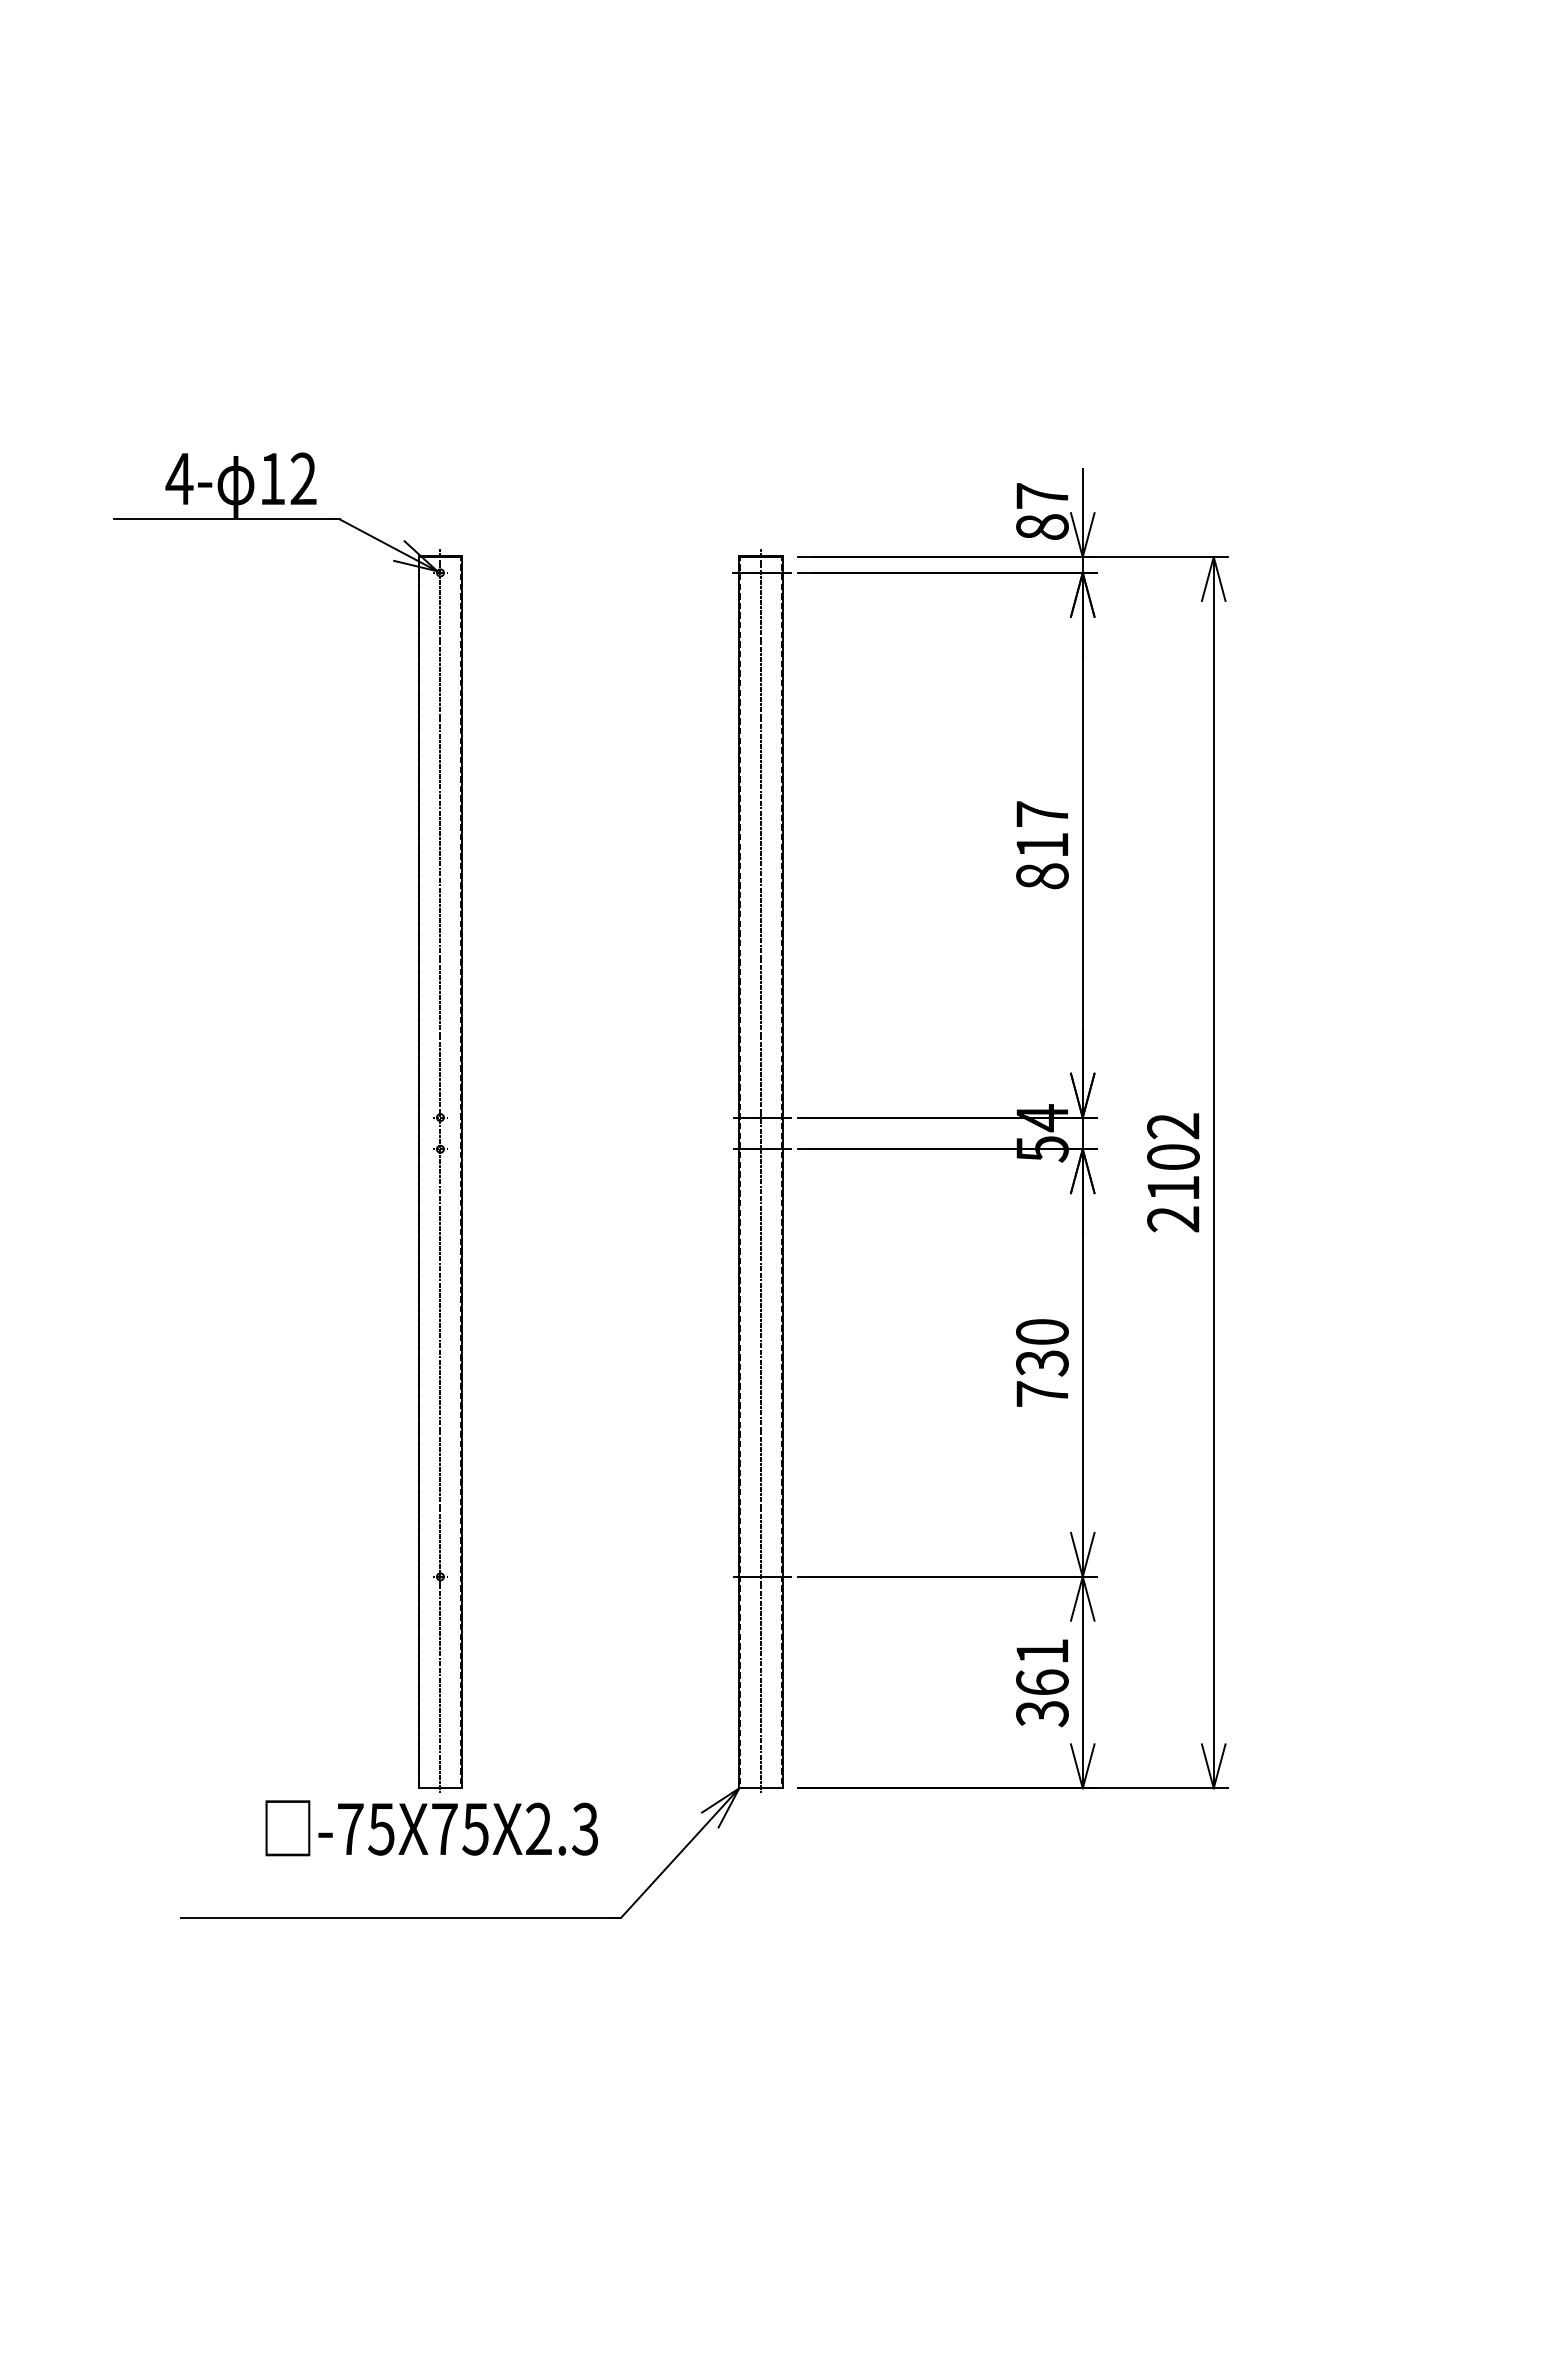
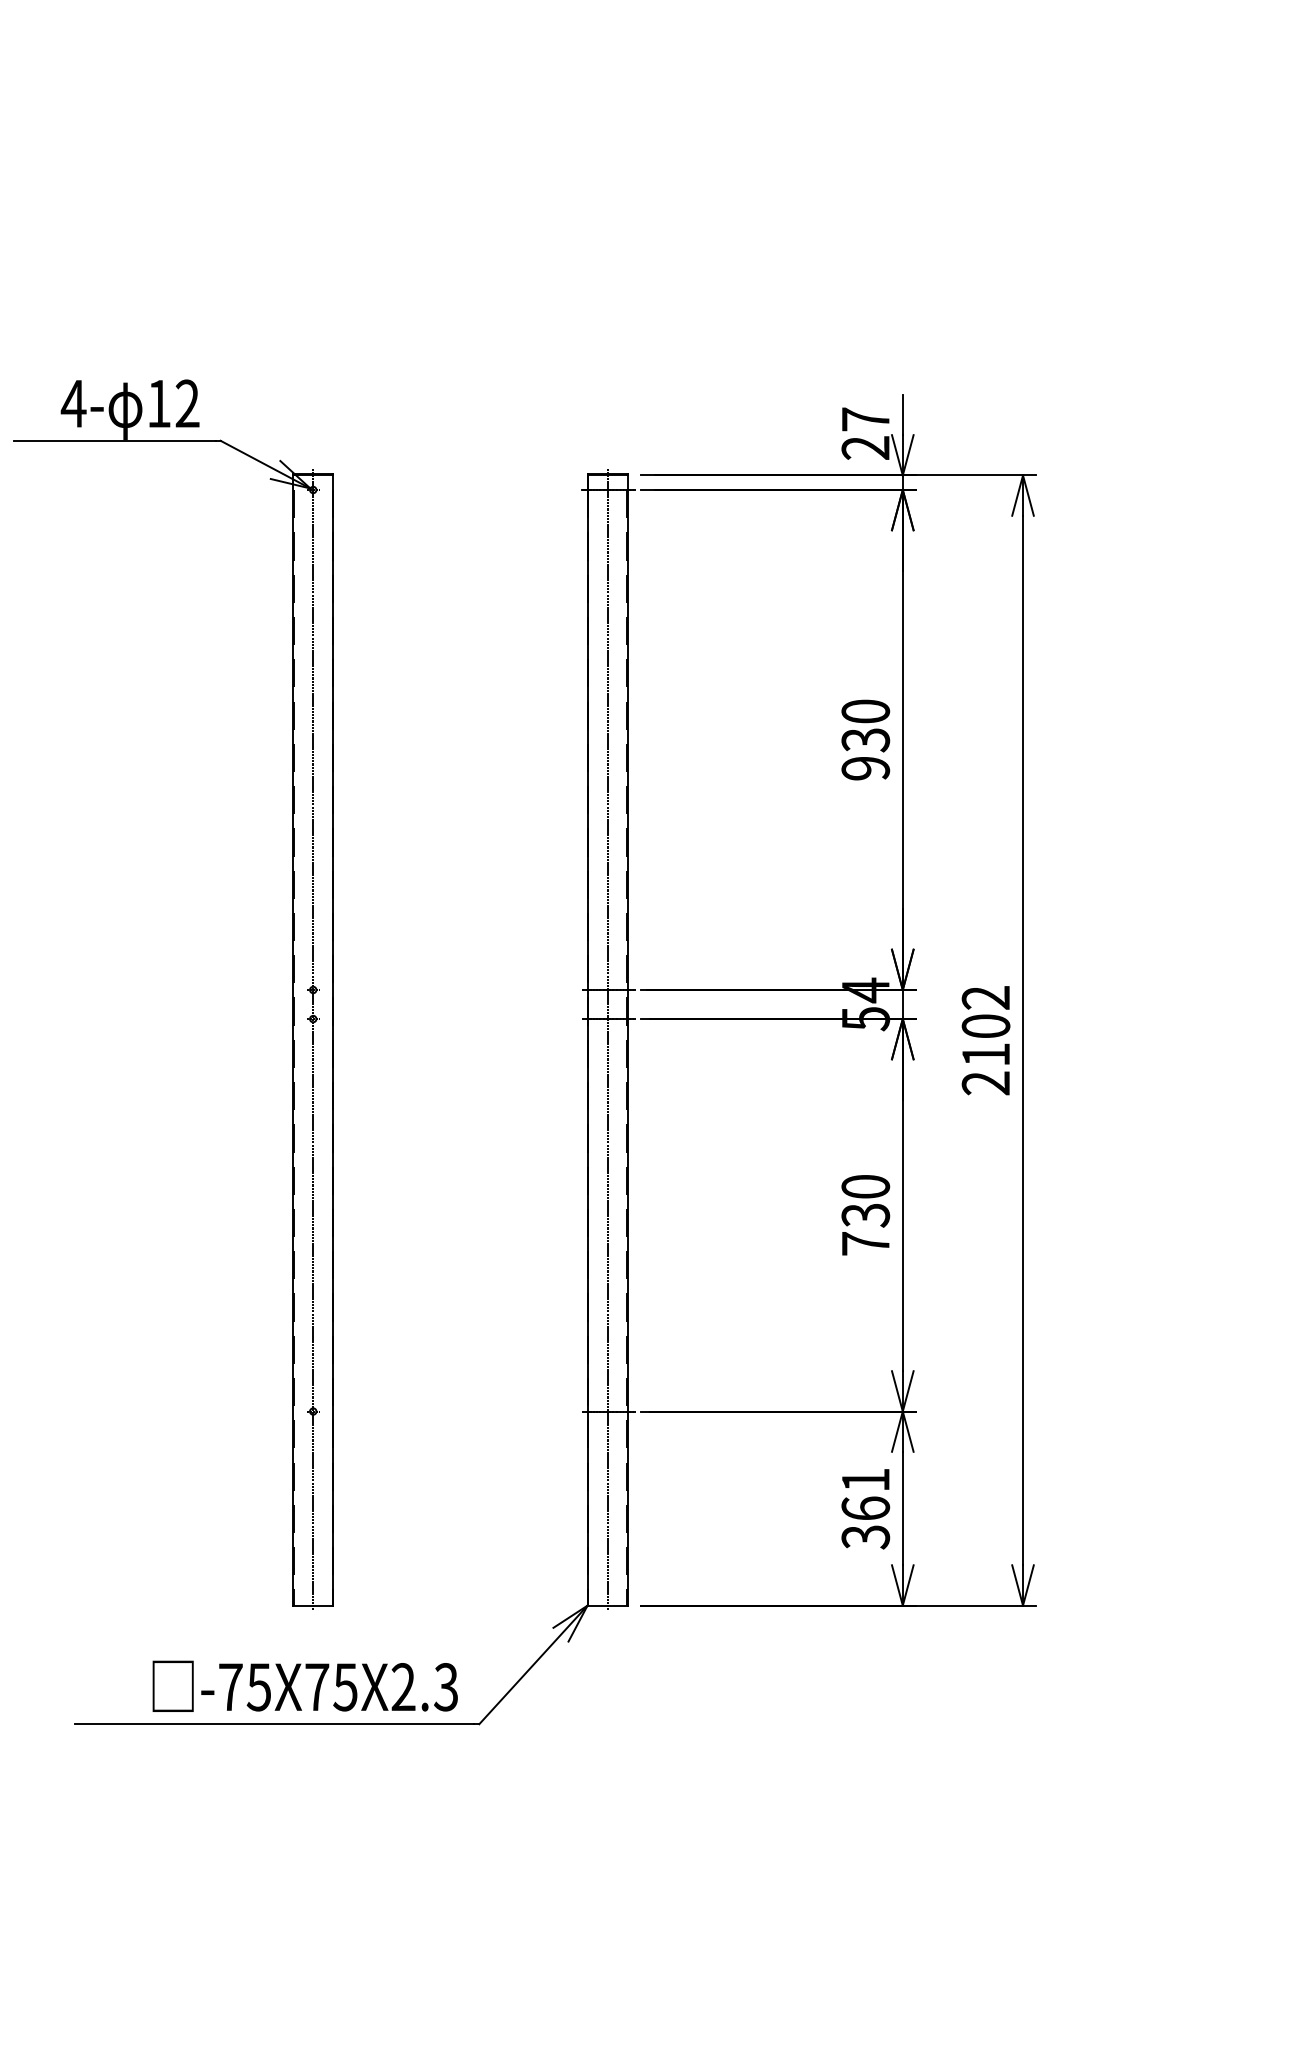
text: (1042, 527) -> (865, 448), 87 -> 27
text: (1042, 845) -> (865, 740), 817 -> 930
text: (431, 1828) -> (305, 1686), moved

